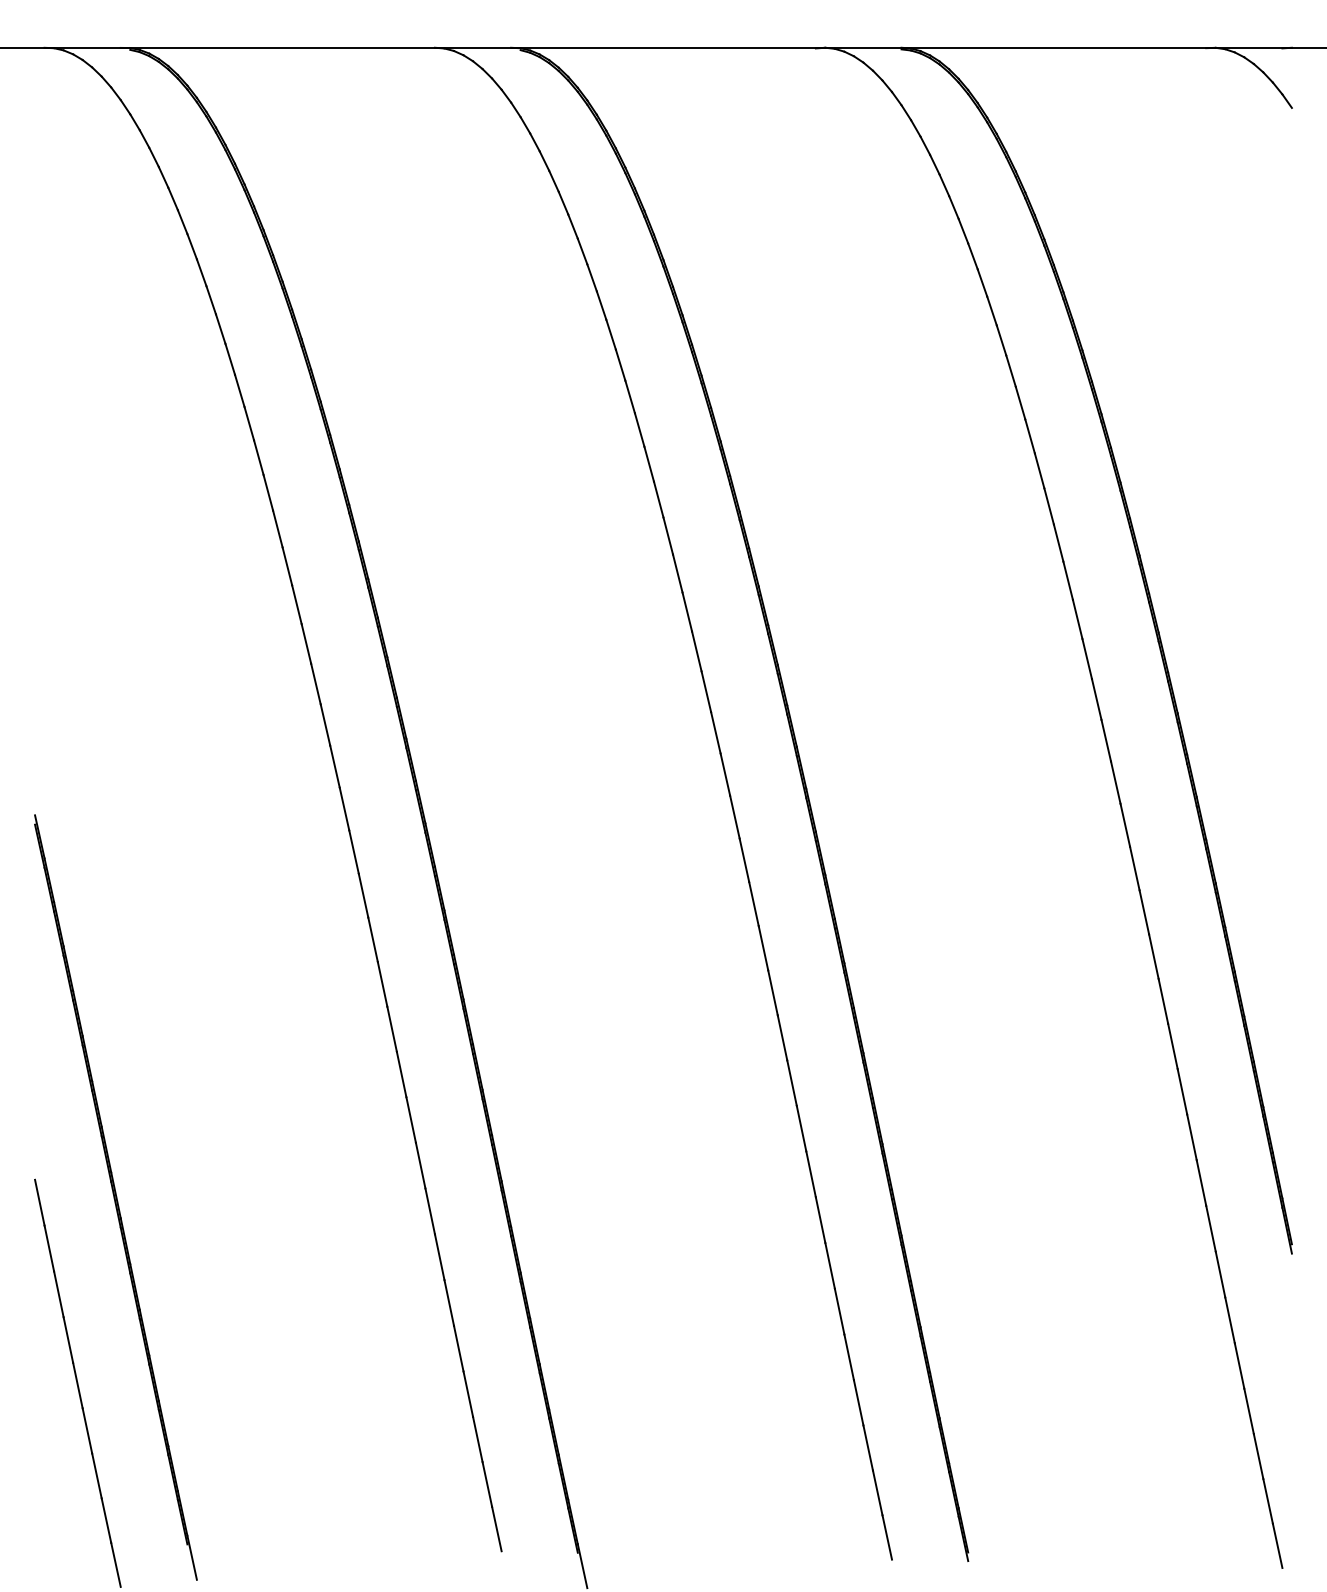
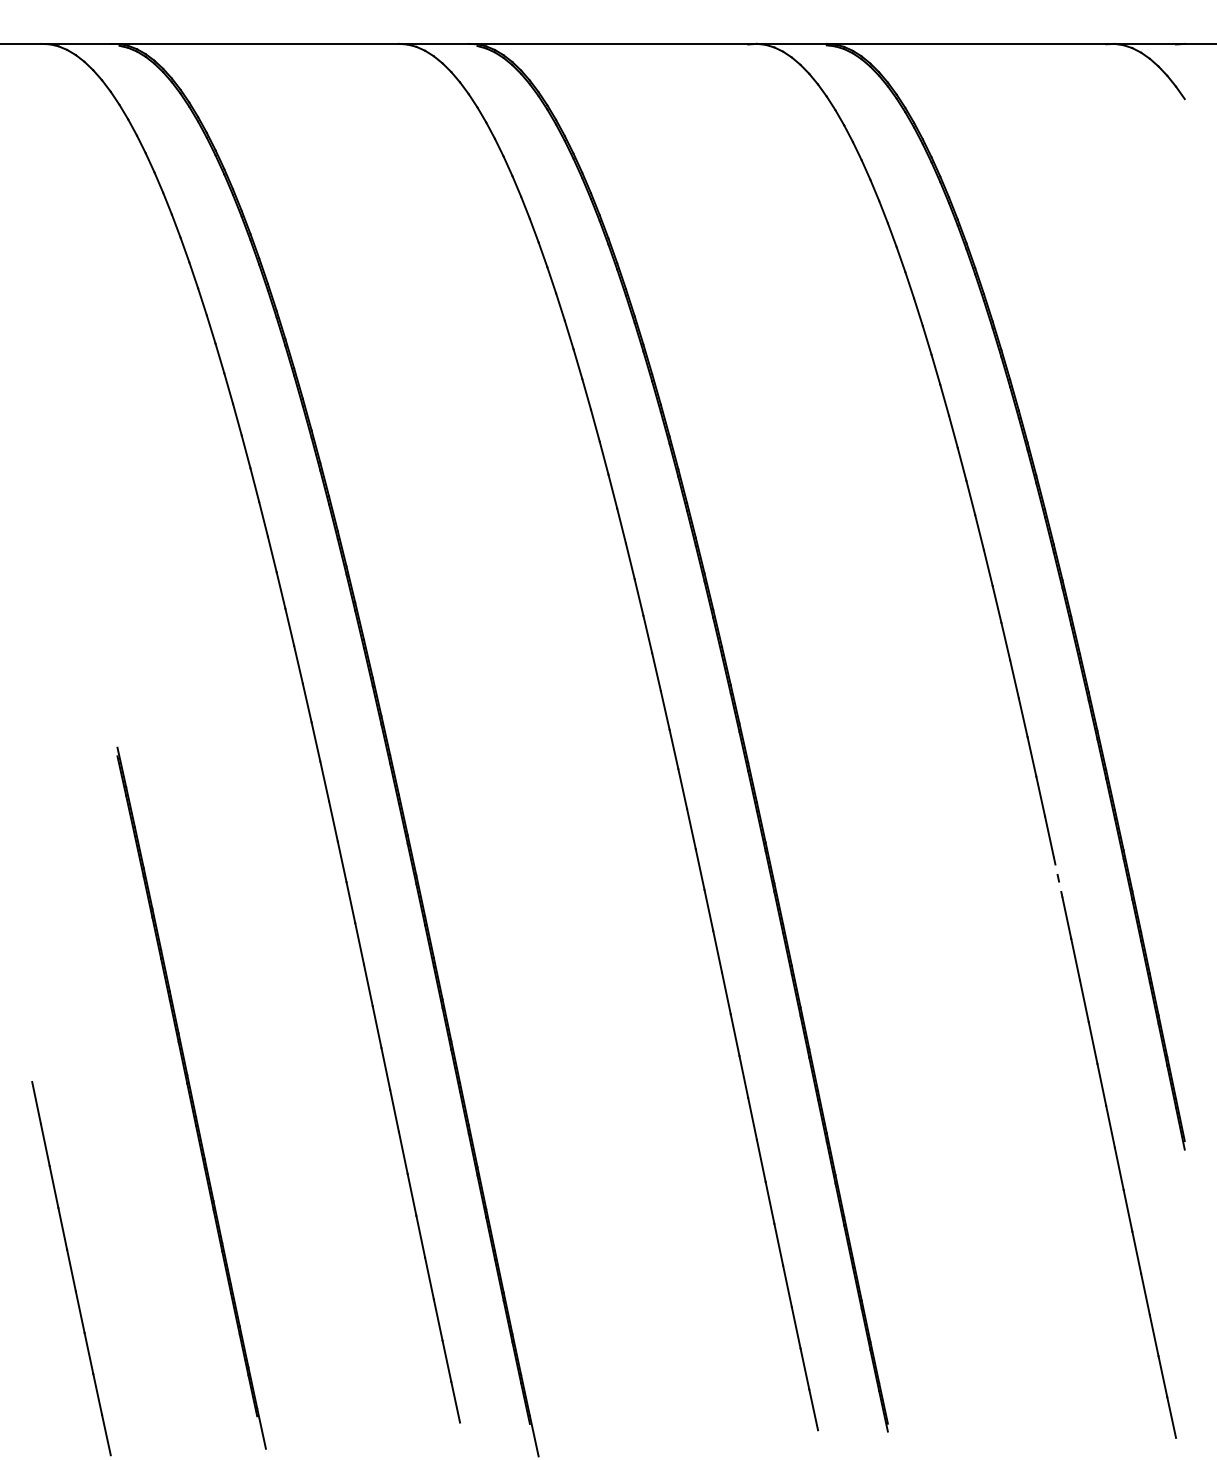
line: (1153, 956) -> (1057, 877), solid -> dashed
part: (115, 1197) -> (191, 1098), moved

